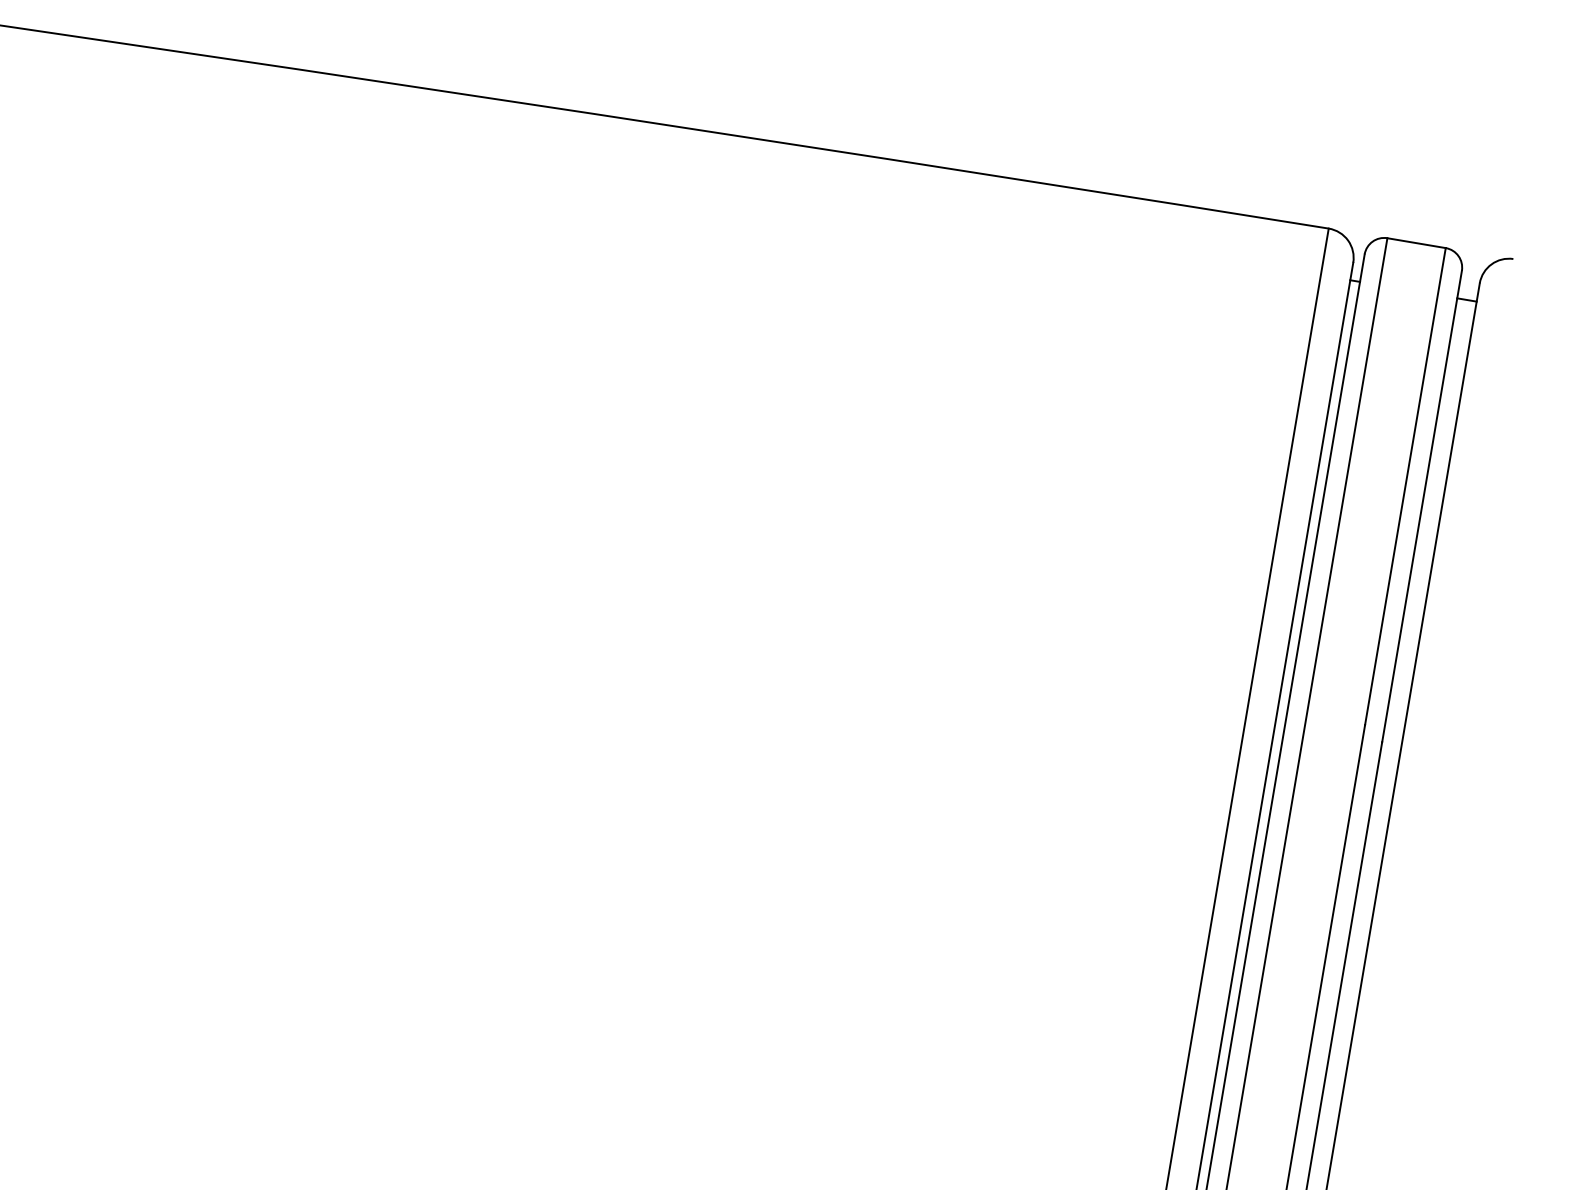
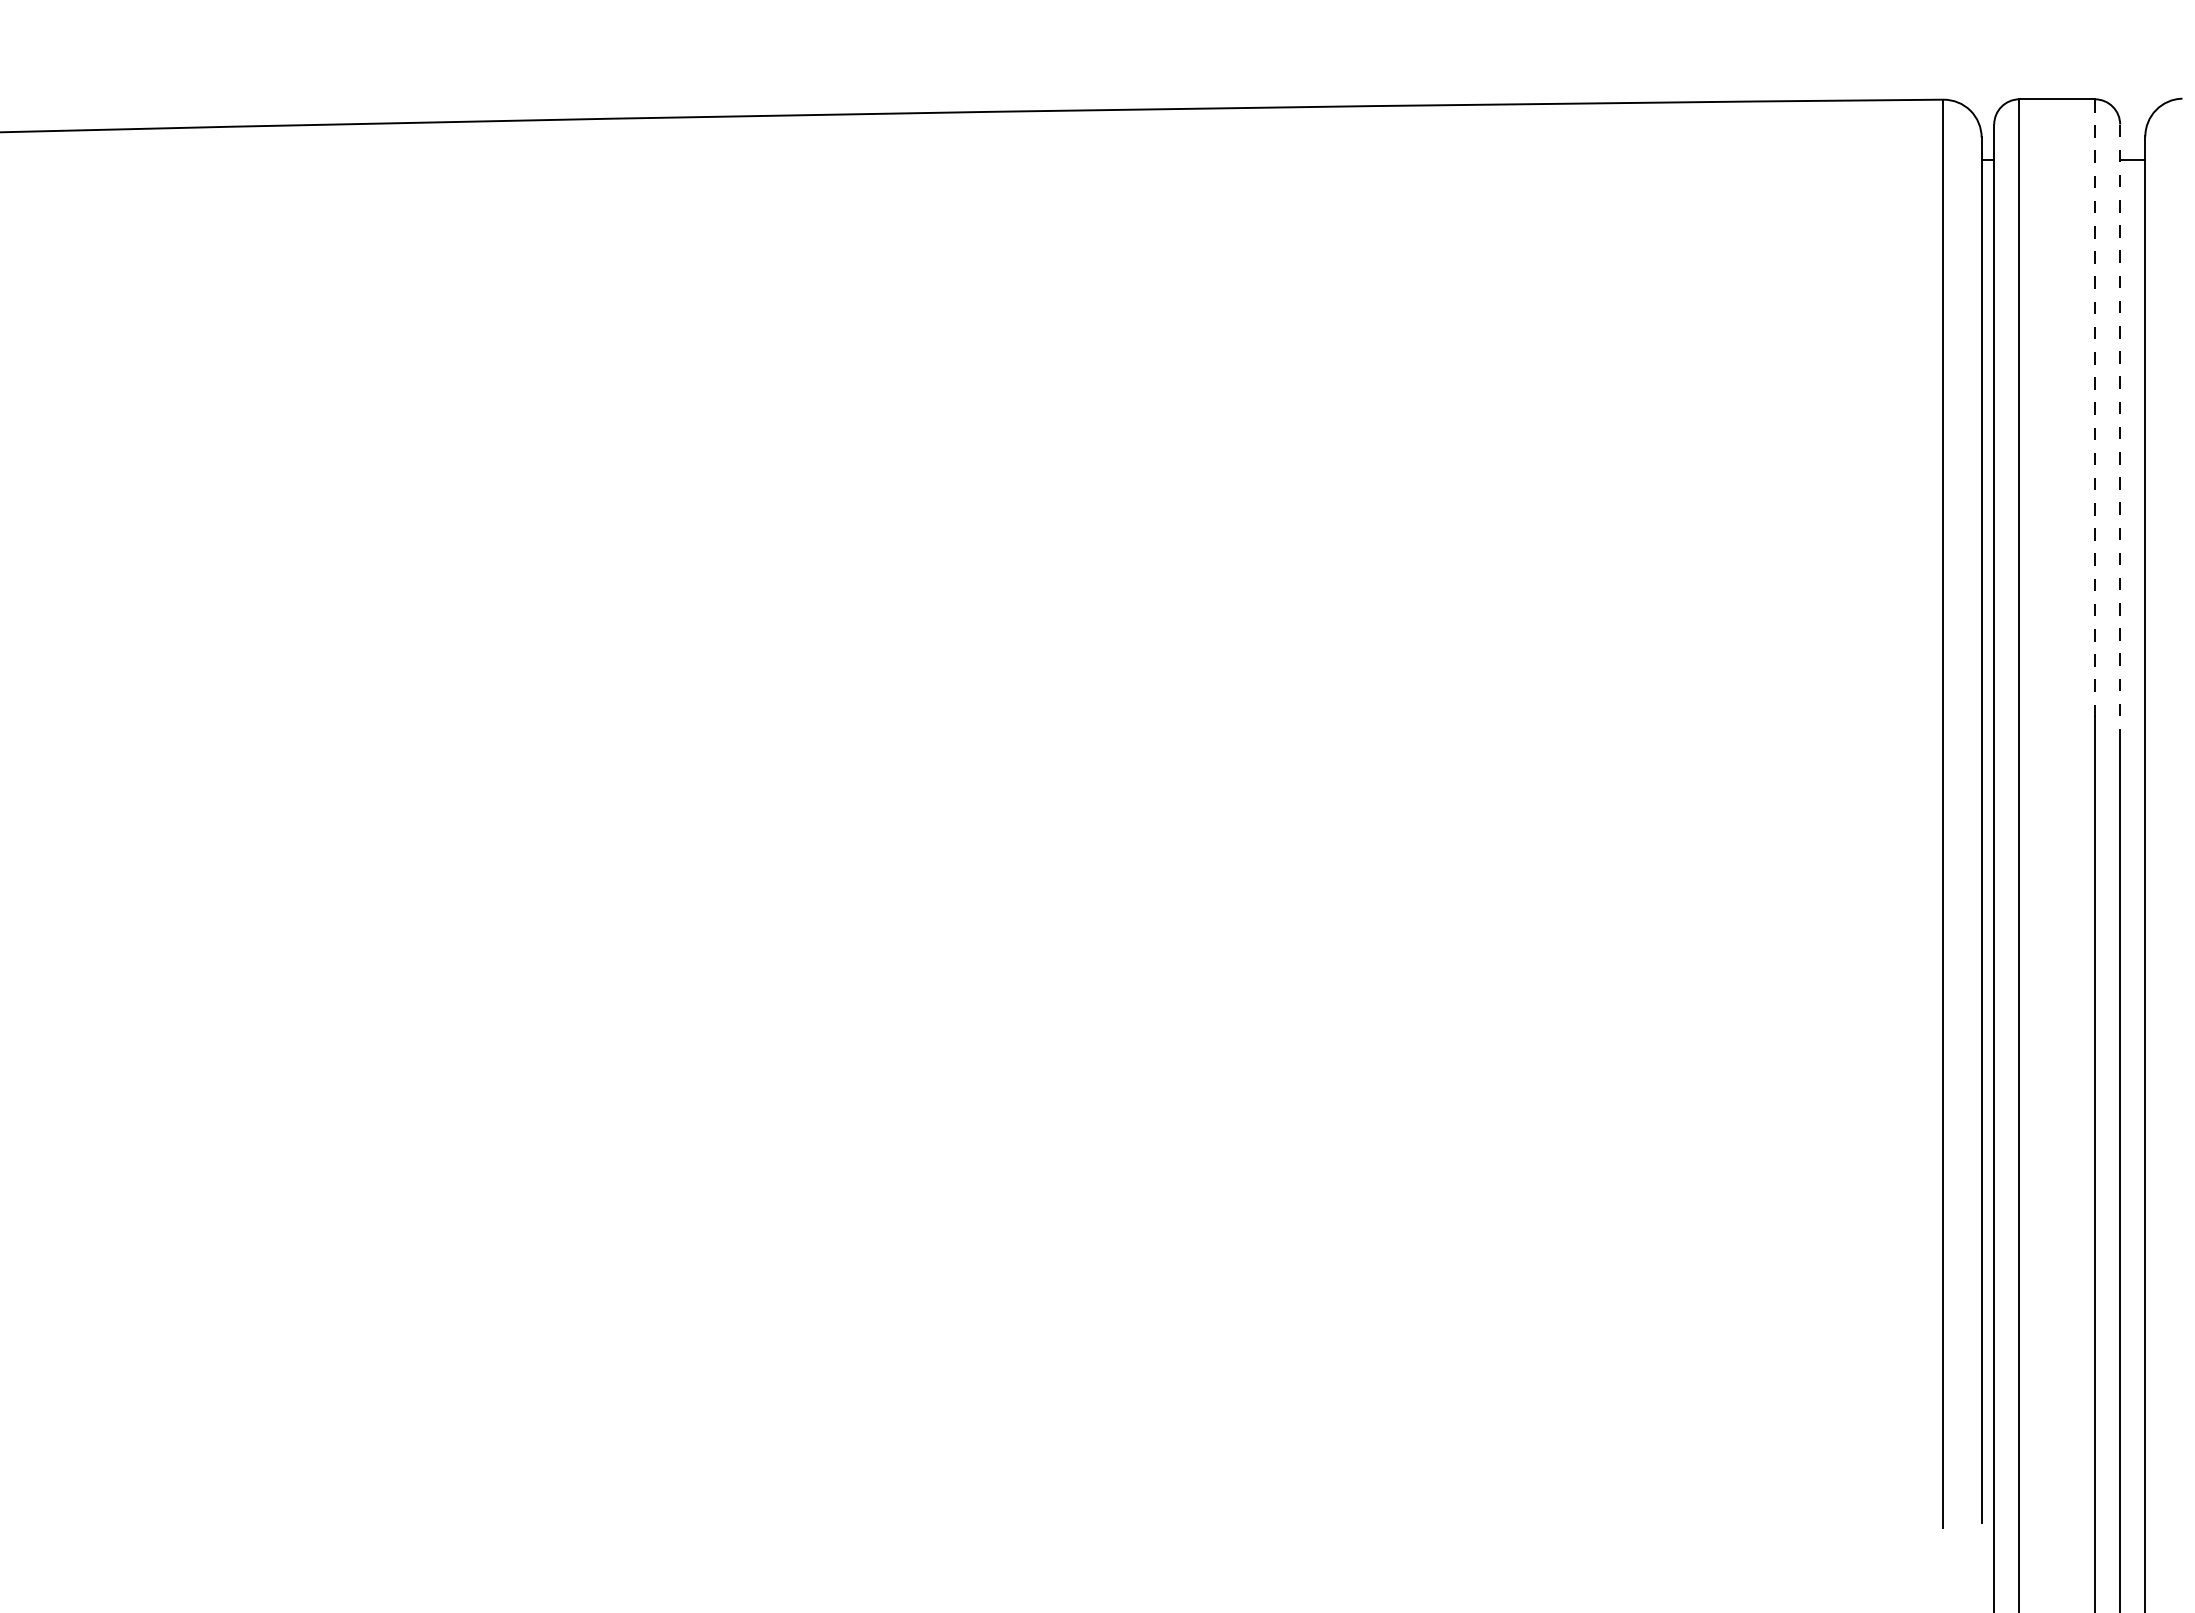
line: (1405, 486) -> (2094, 408), solid -> dashed
line: (1422, 507) -> (2120, 430), solid -> dashed

